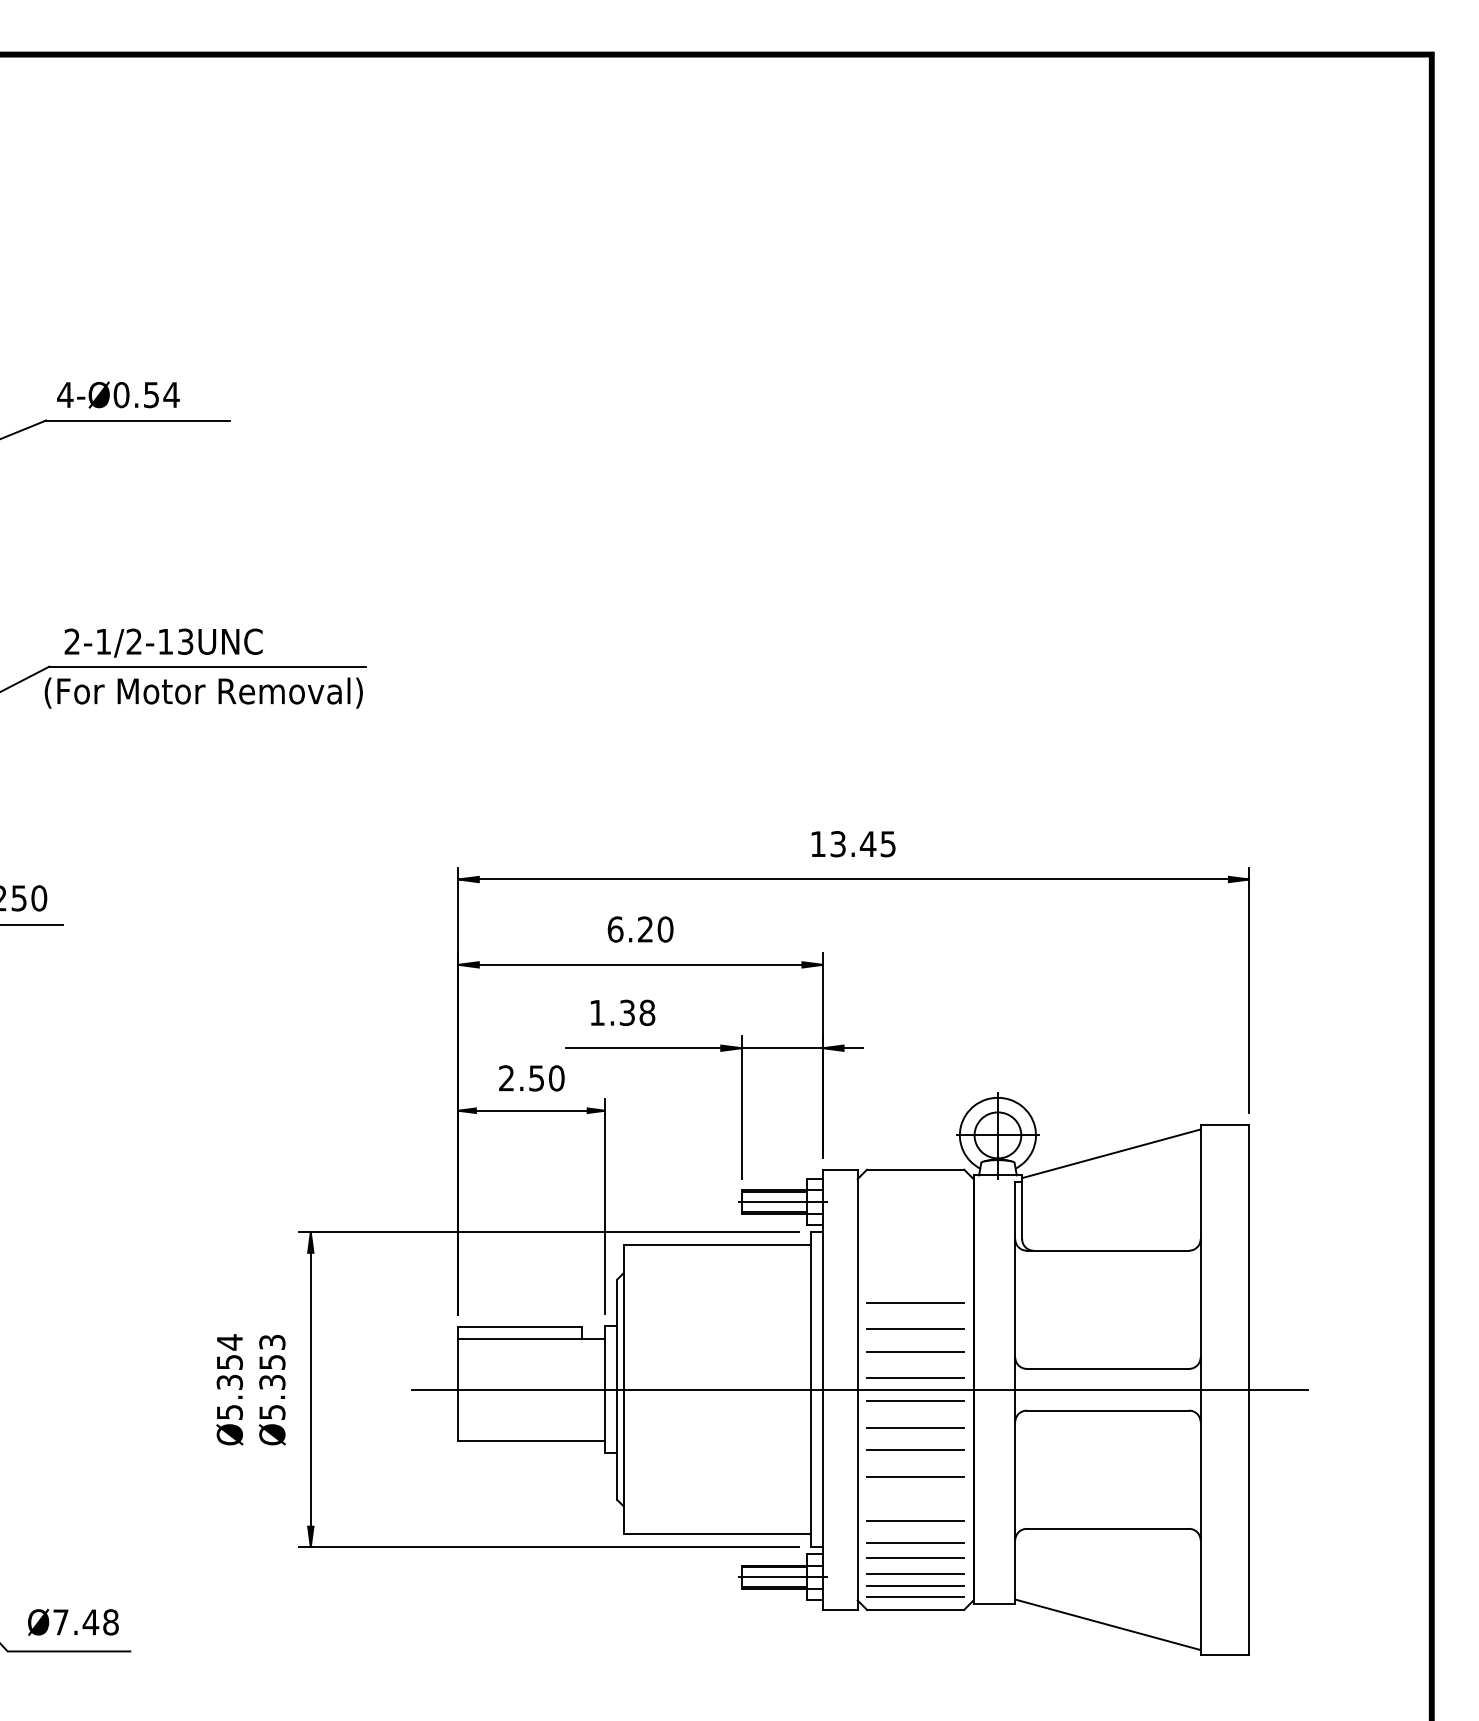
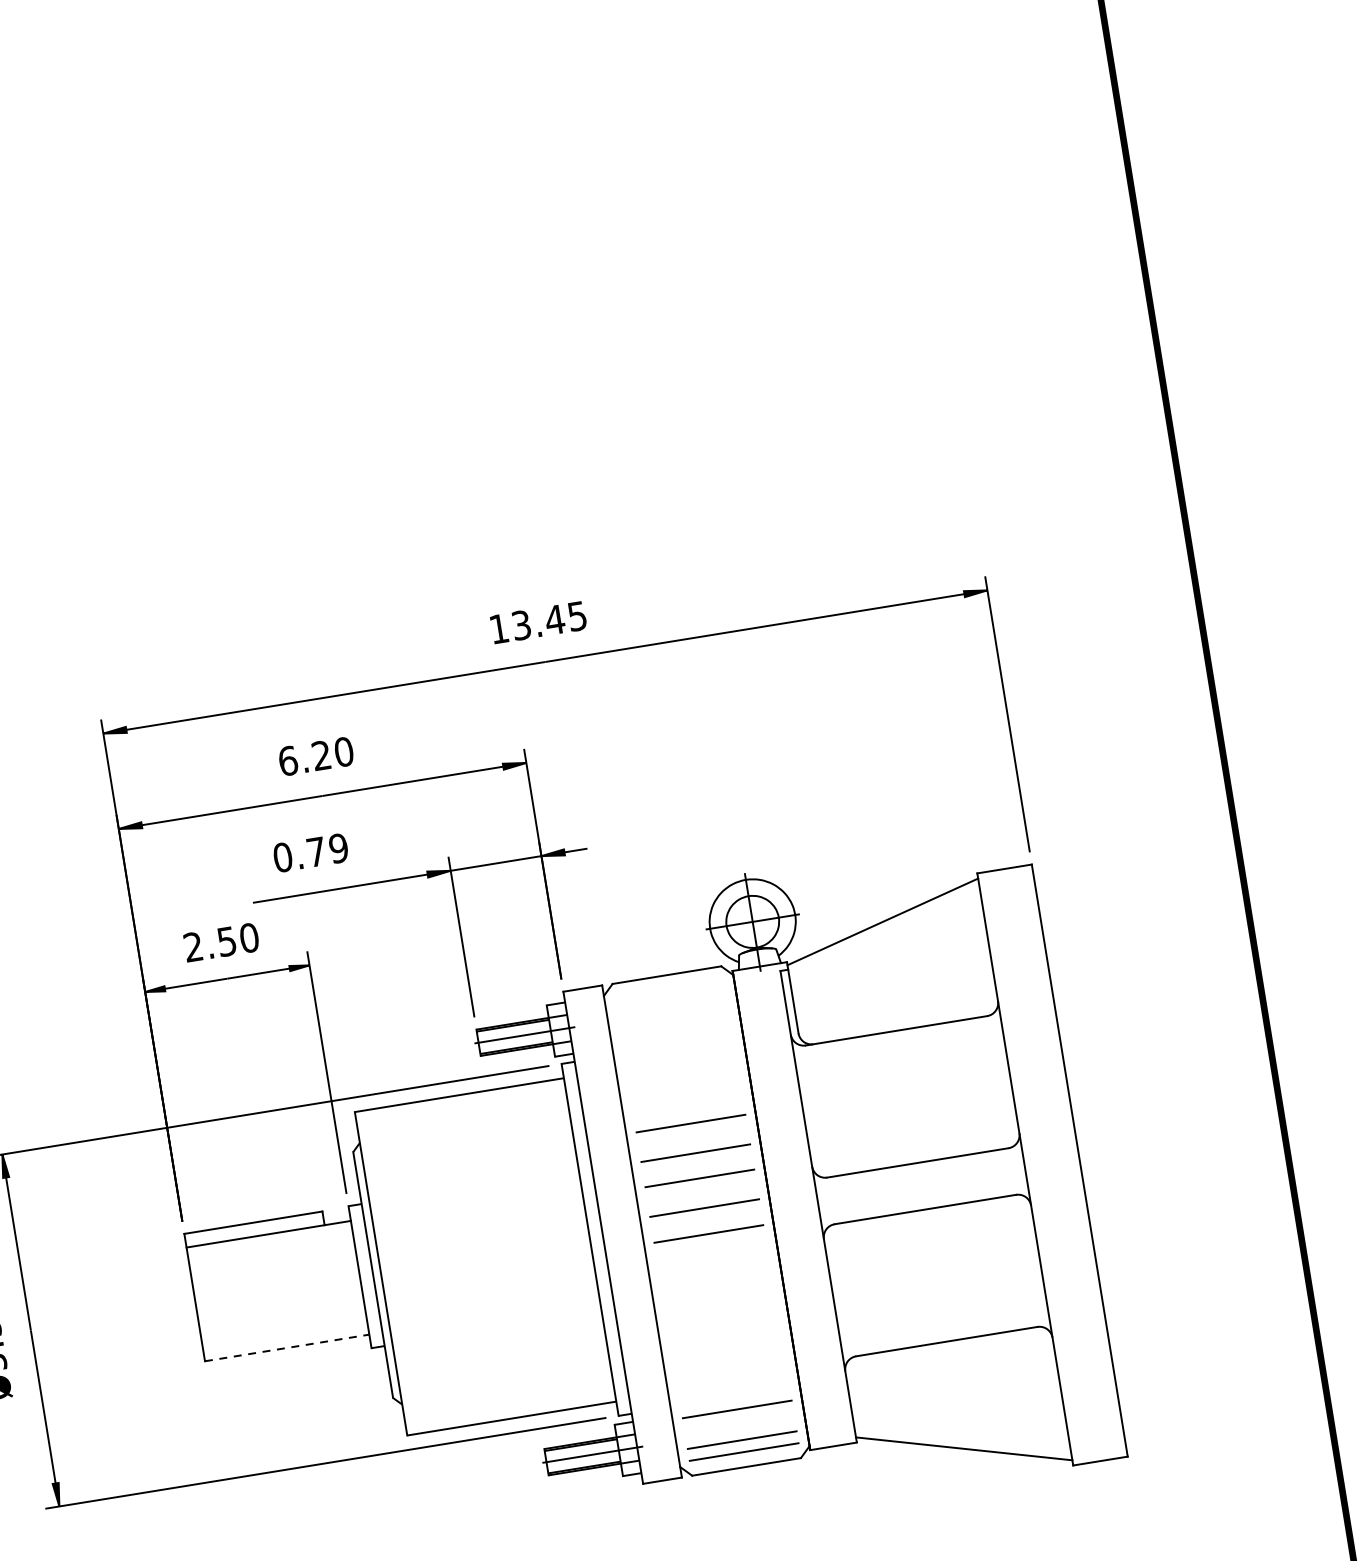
text: (622, 1012) -> (310, 852), 1.38 -> 0.79
line: (859, 1389) -> (644, 1230), removed
line: (915, 1427) -> (713, 1263), removed
line: (531, 1441) -> (286, 1348), solid -> dashed
line: (915, 1450) -> (717, 1288), removed
line: (915, 1476) -> (722, 1317), removed
line: (915, 1520) -> (730, 1367), removed
line: (915, 1542) -> (734, 1391), removed
line: (915, 1574) -> (740, 1427), removed

